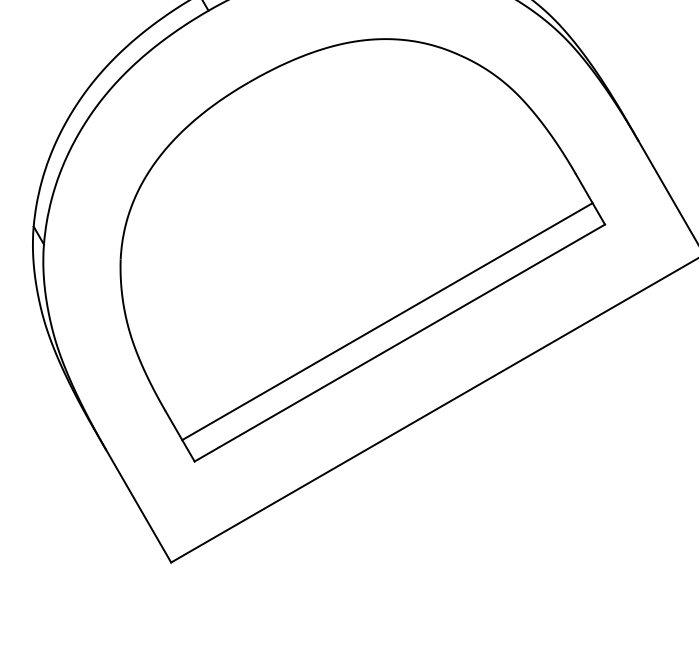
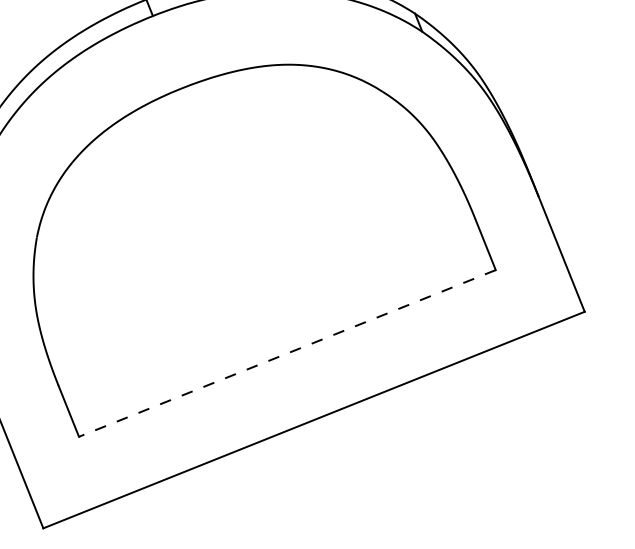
line: (387, 321) -> (278, 331), removed
line: (399, 343) -> (287, 353), solid -> dashed

